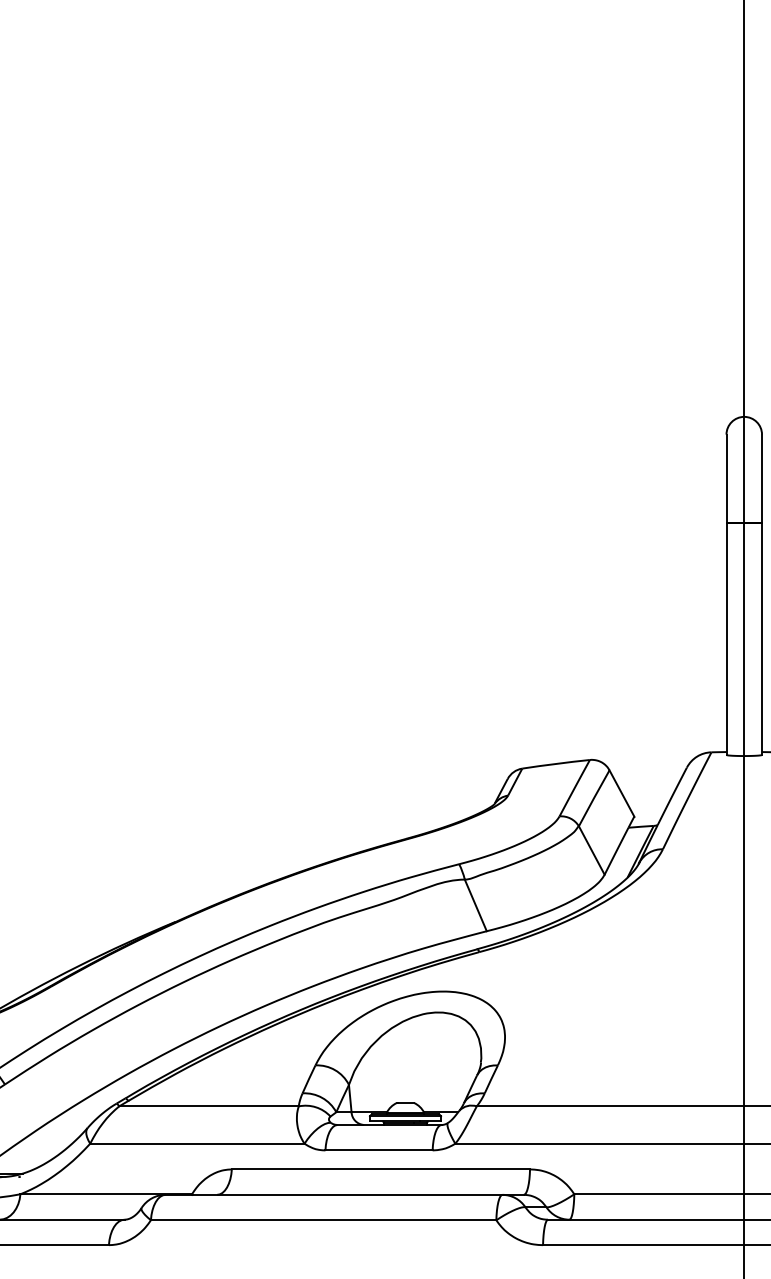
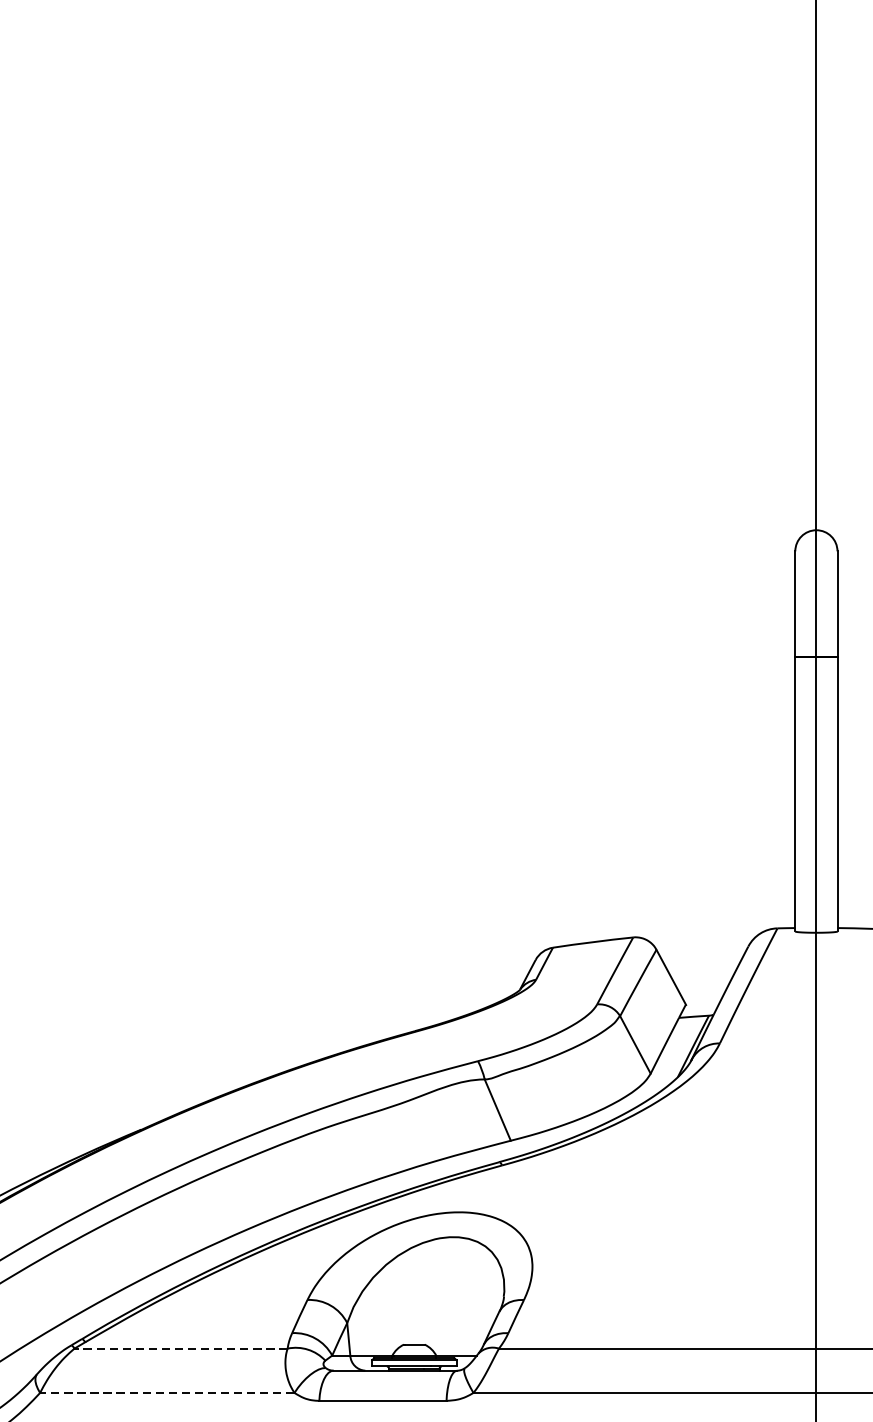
line: (208, 1106) -> (180, 1348), solid -> dashed
line: (196, 1143) -> (166, 1392), solid -> dashed

